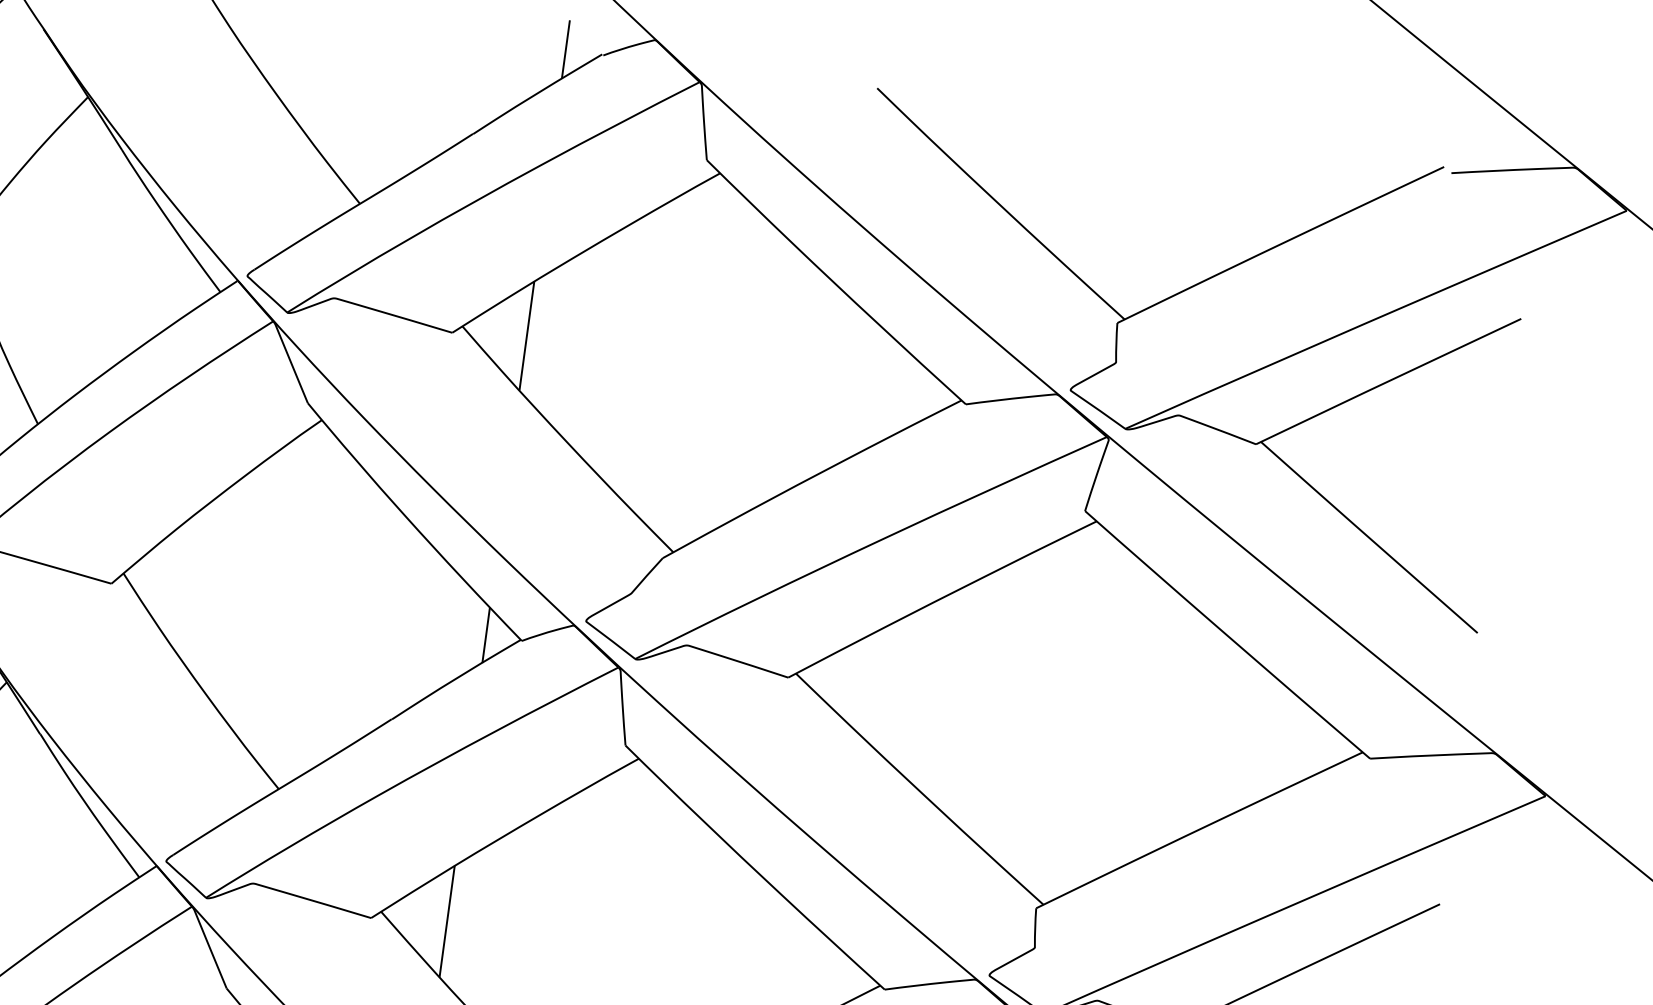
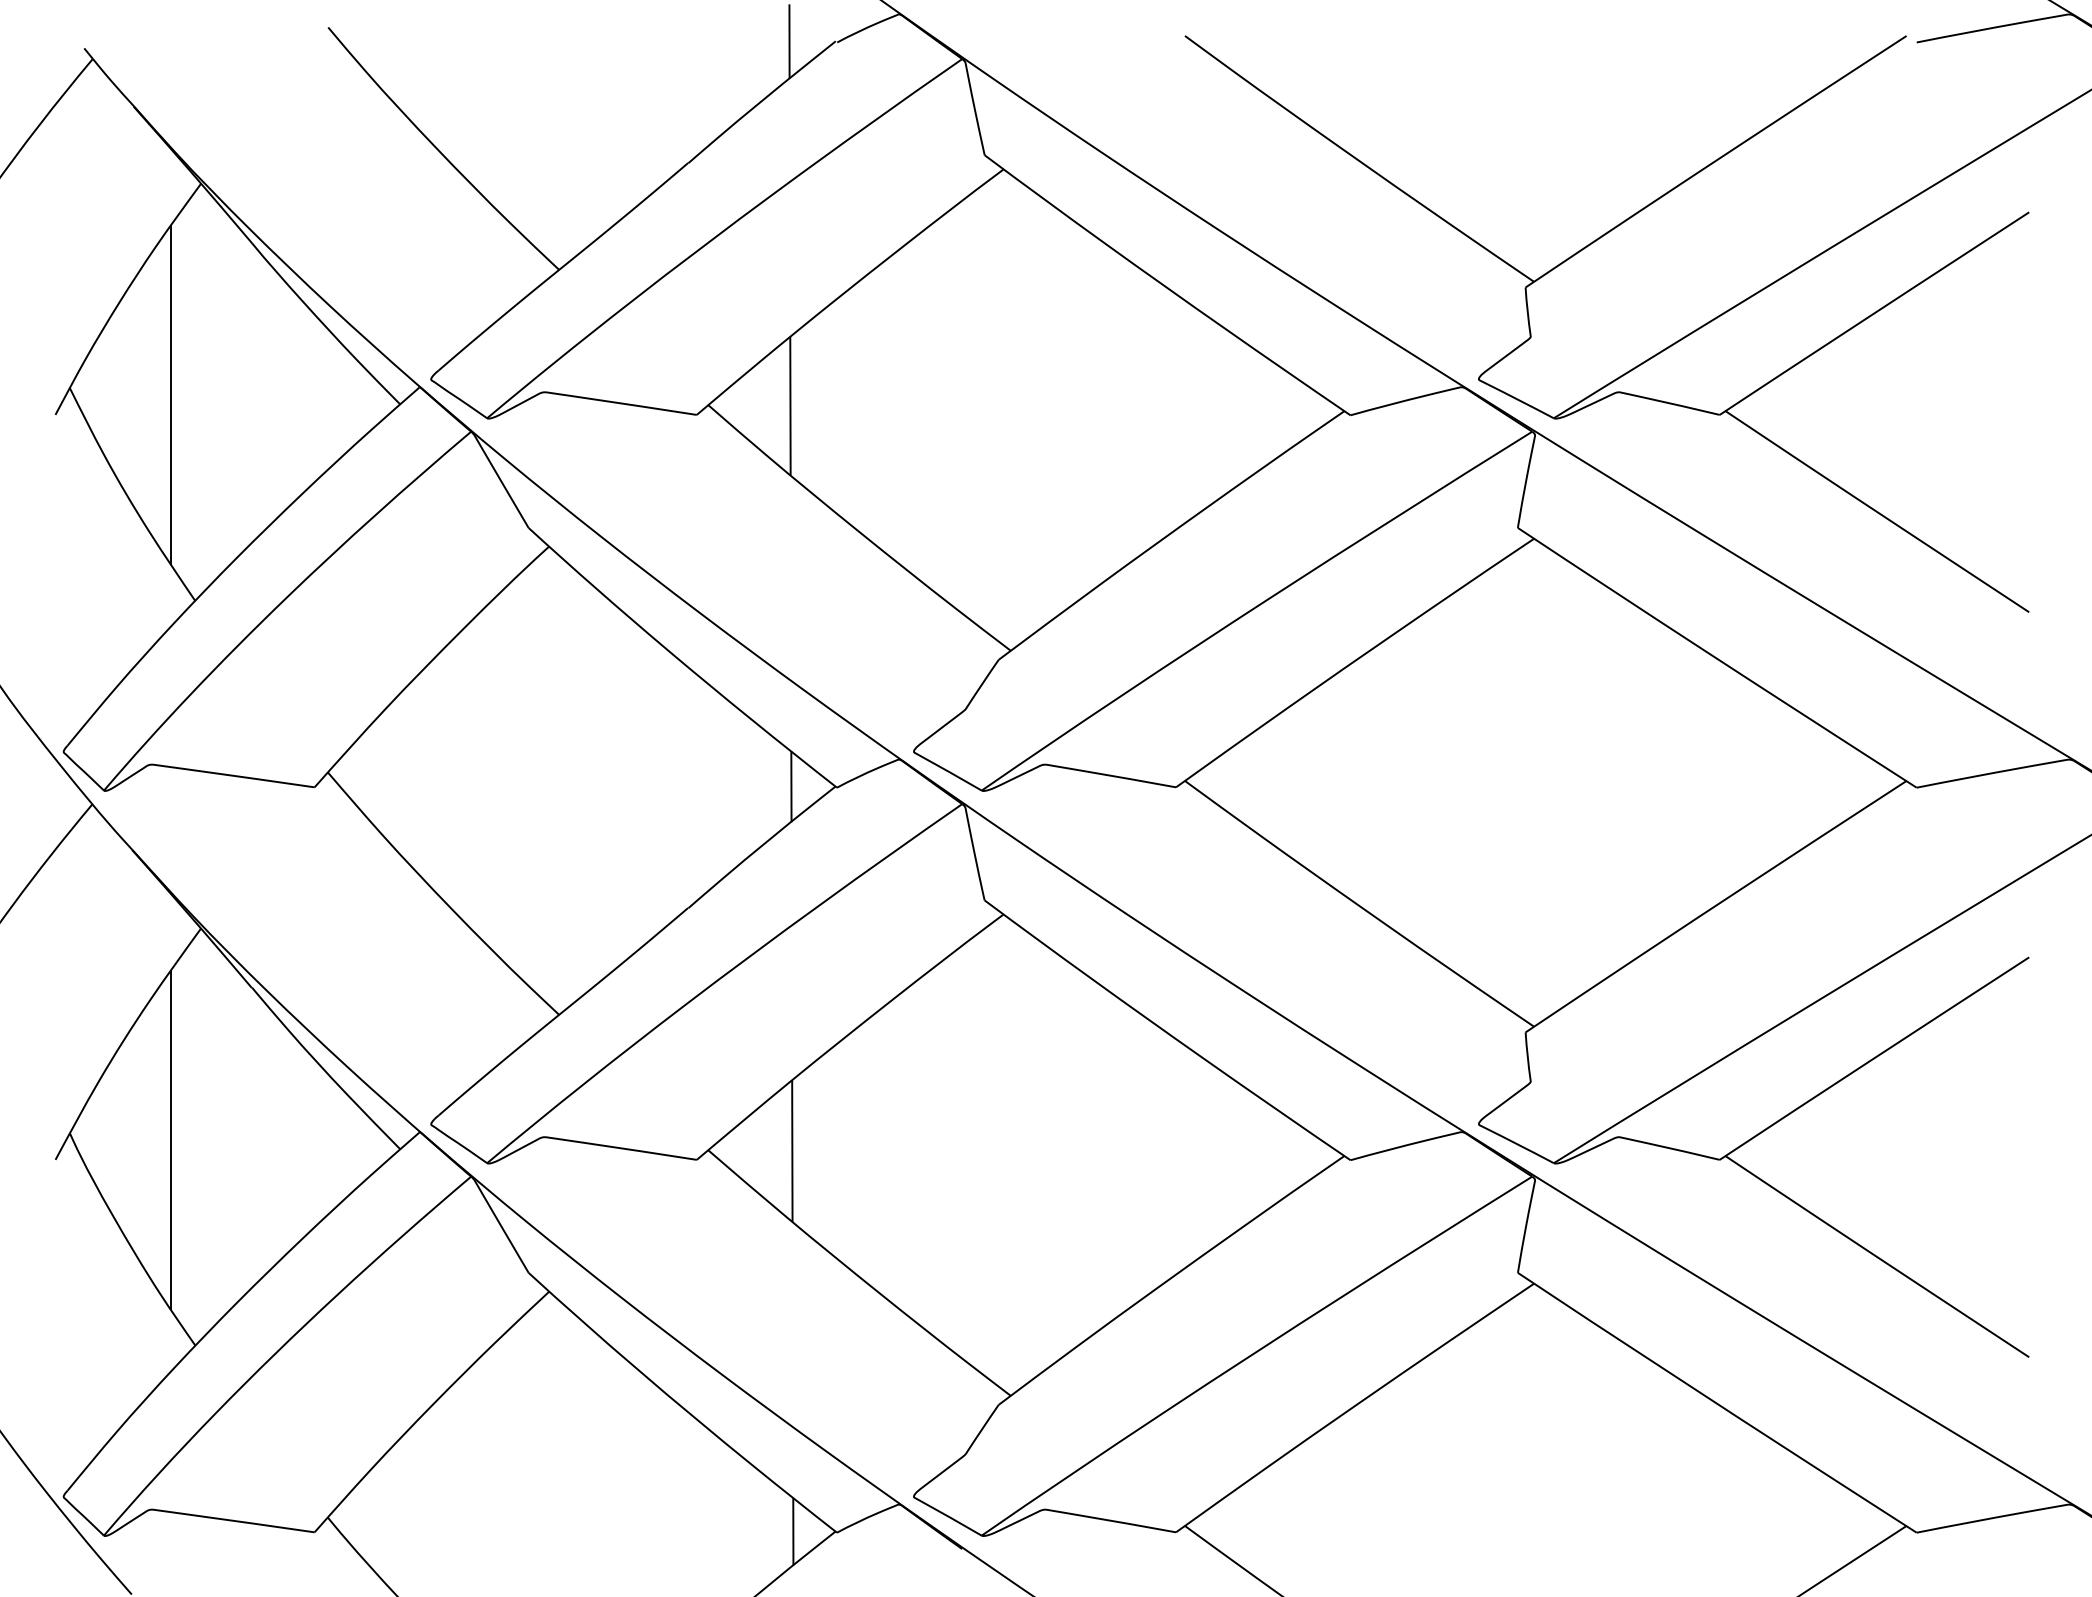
line: (41, 259) -> (170, 394), added

